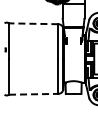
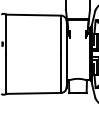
line: (33, 23) -> (33, 14), dashed -> solid
line: (33, 94) -> (33, 93), dashed -> solid

